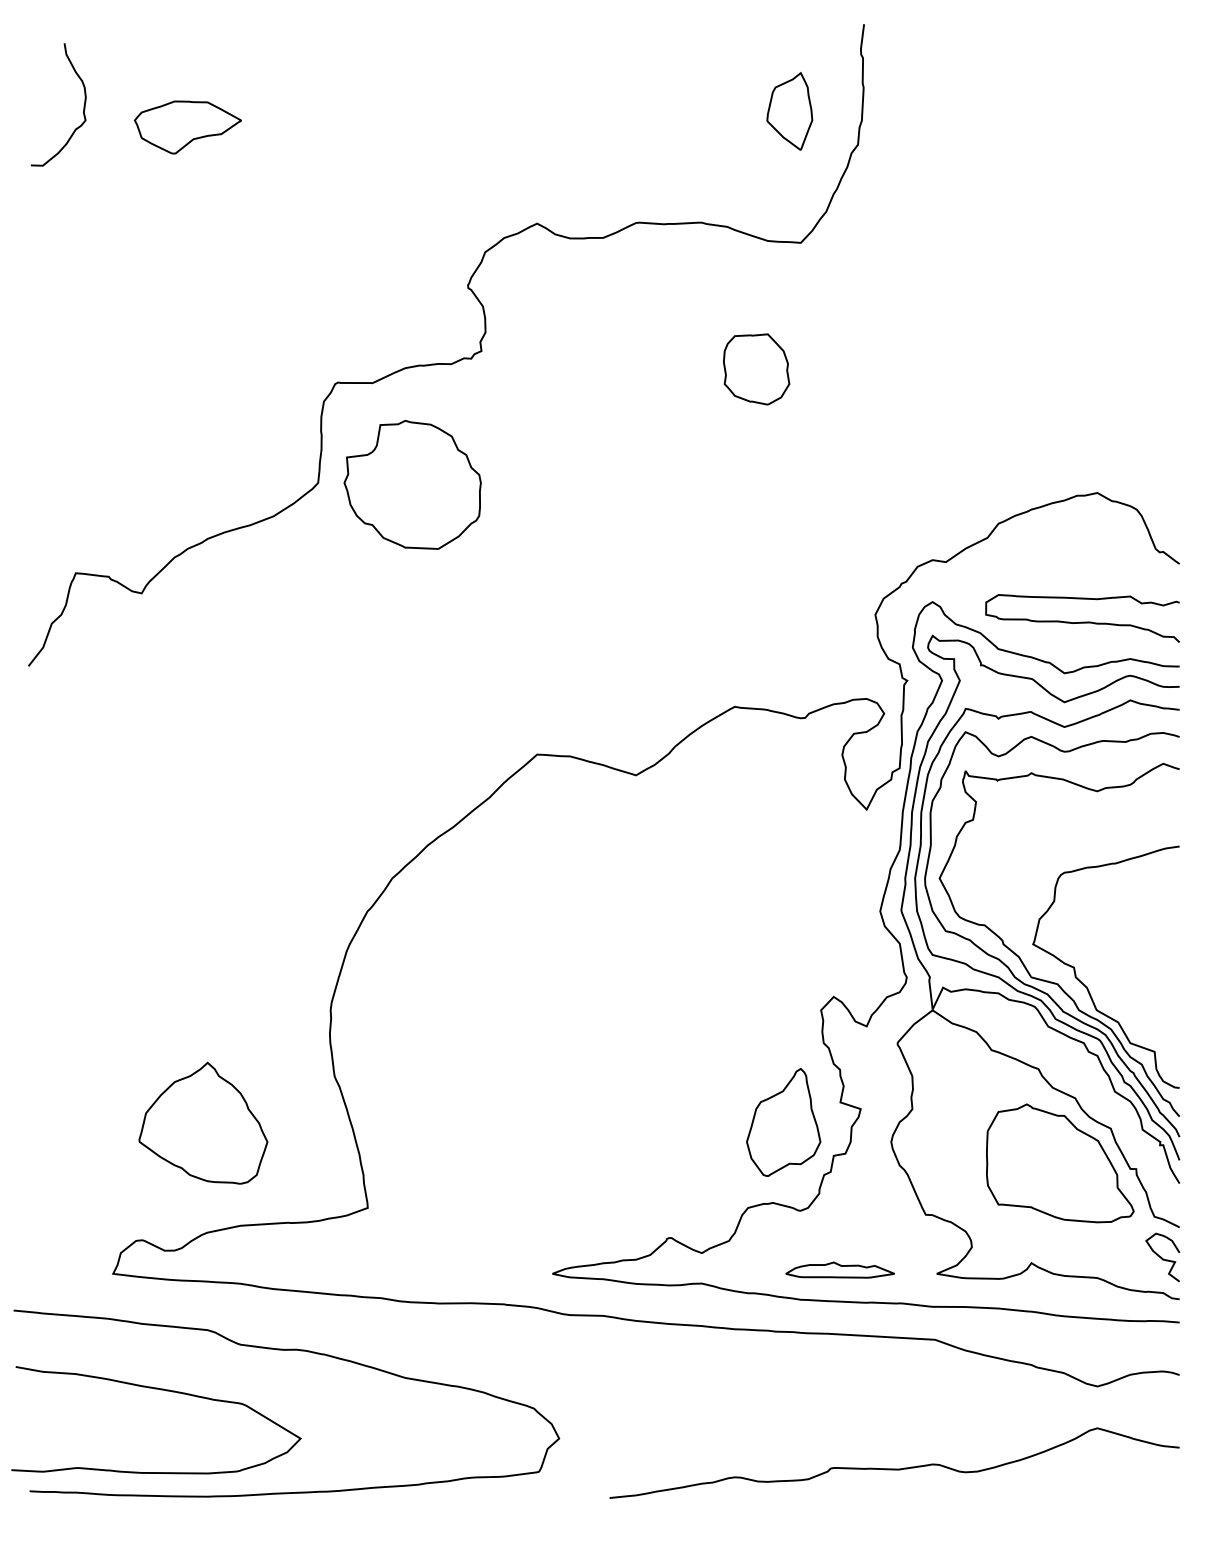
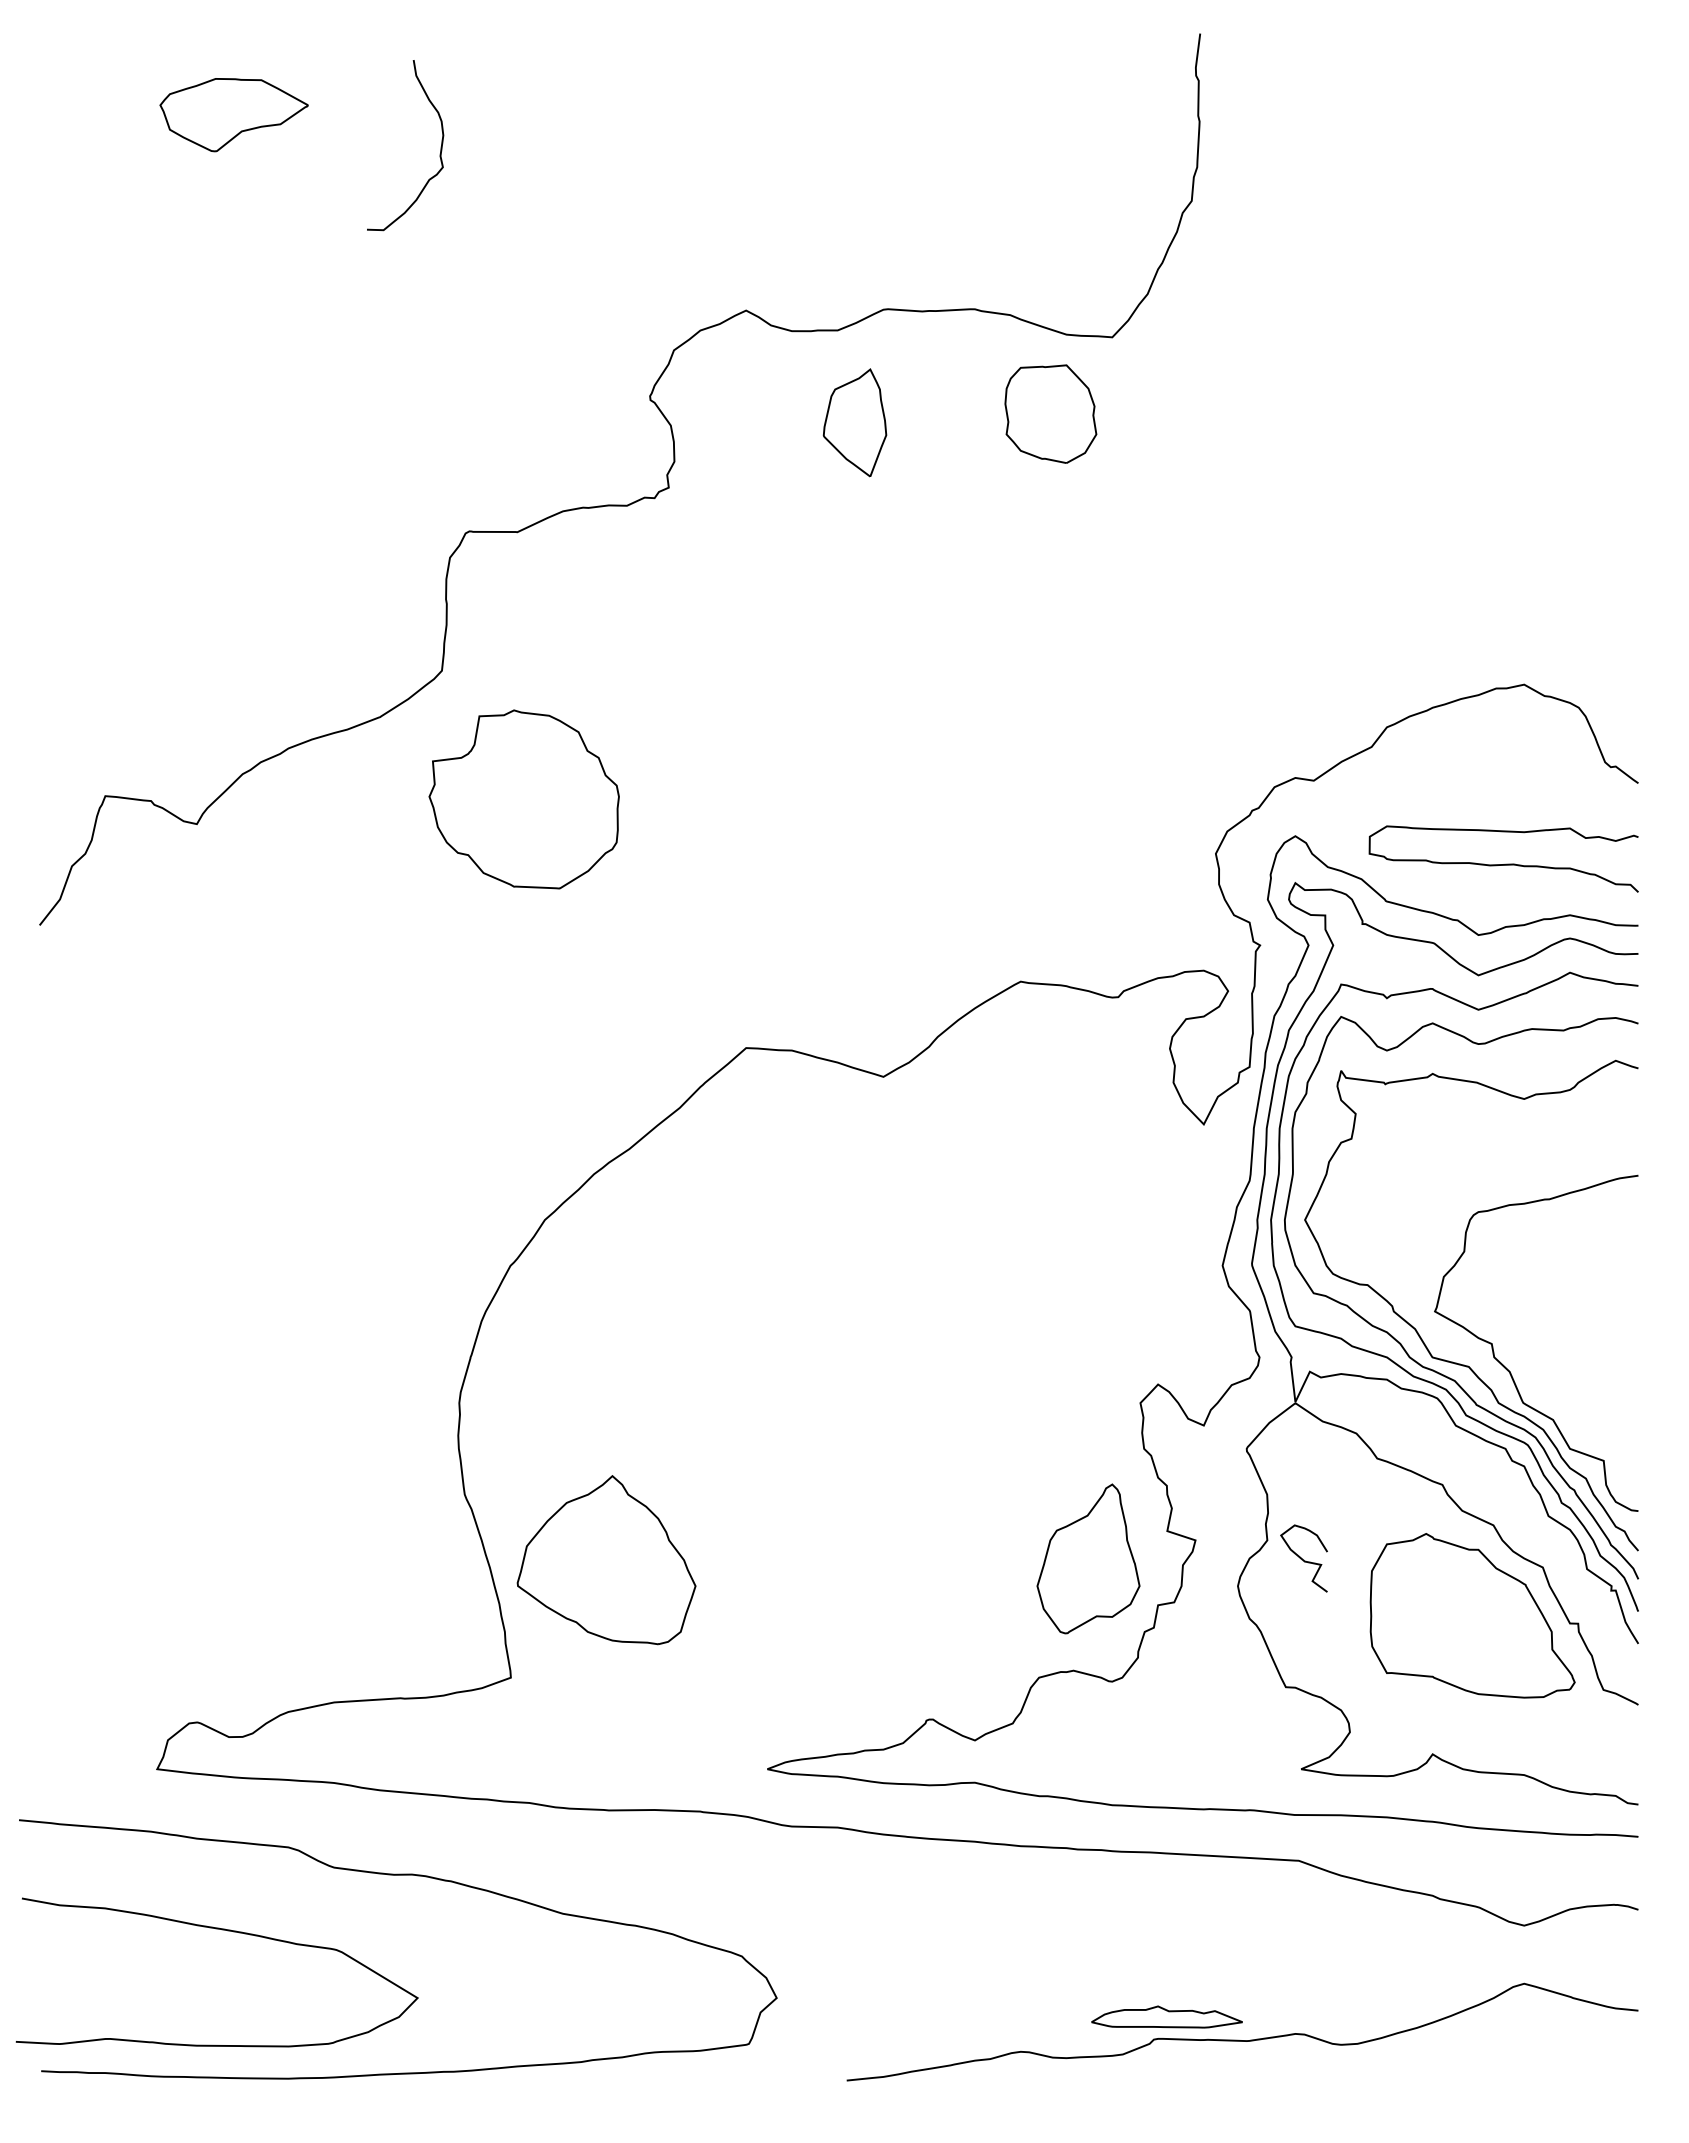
curve: (83, 105) -> (440, 146), moved
part: (789, 111) -> (854, 422), moved
part: (187, 127) -> (233, 115), moved
part: (756, 369) -> (1050, 413), moved
part: (412, 484) -> (523, 799), moved
part: (203, 1123) -> (606, 1560), moved
curve: (1161, 1257) -> (1302, 1558), moved
part: (839, 1269) -> (1166, 2016), moved

